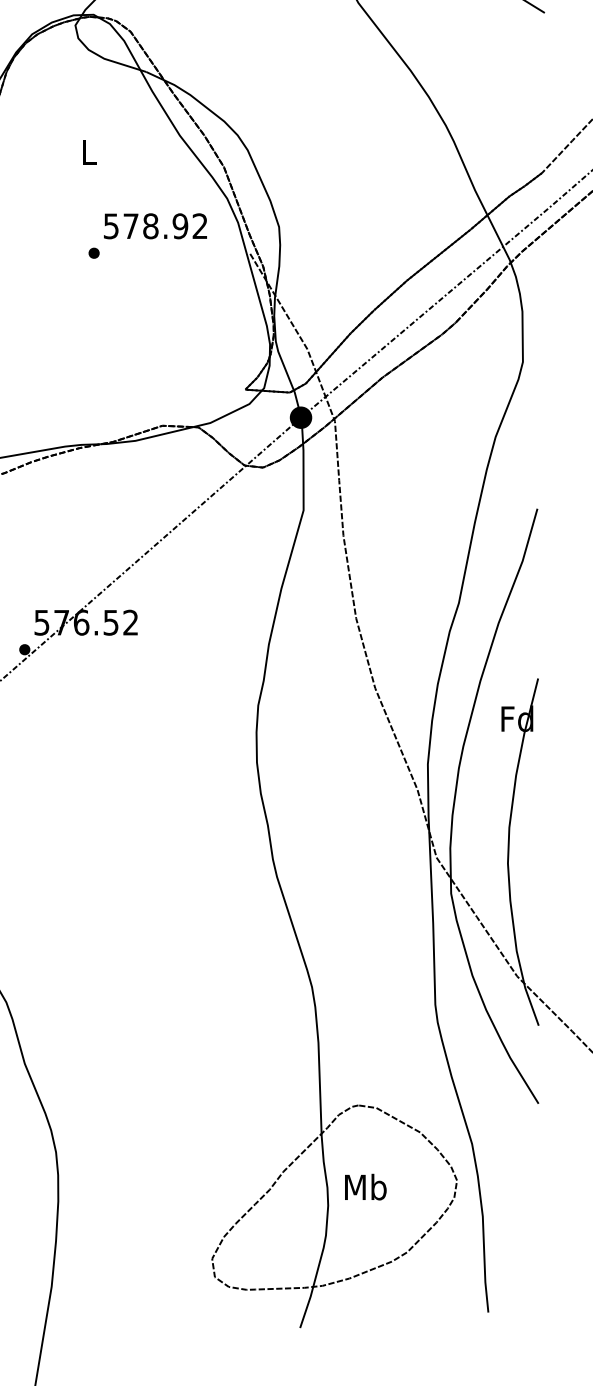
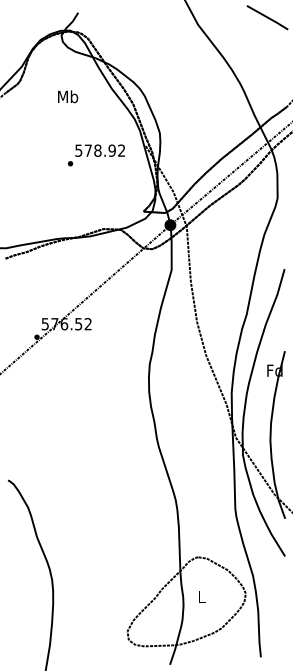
text: (89, 151) -> (68, 96), L -> Mb
text: (145, 236) -> (95, 155), moved
text: (365, 1186) -> (201, 596), Mb -> L

